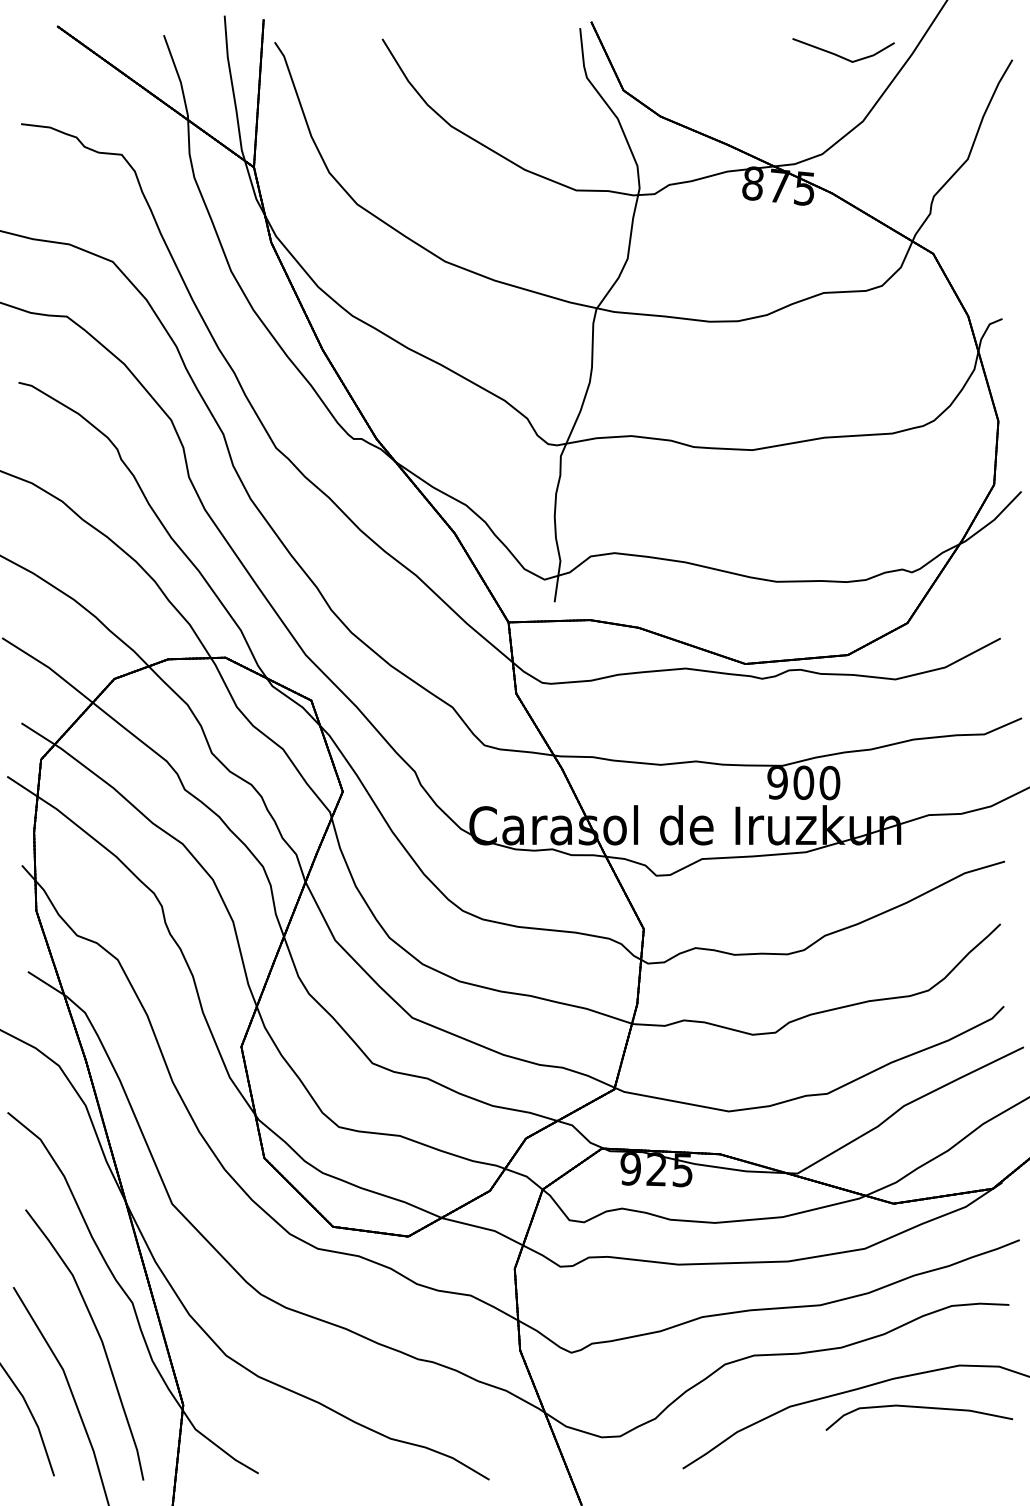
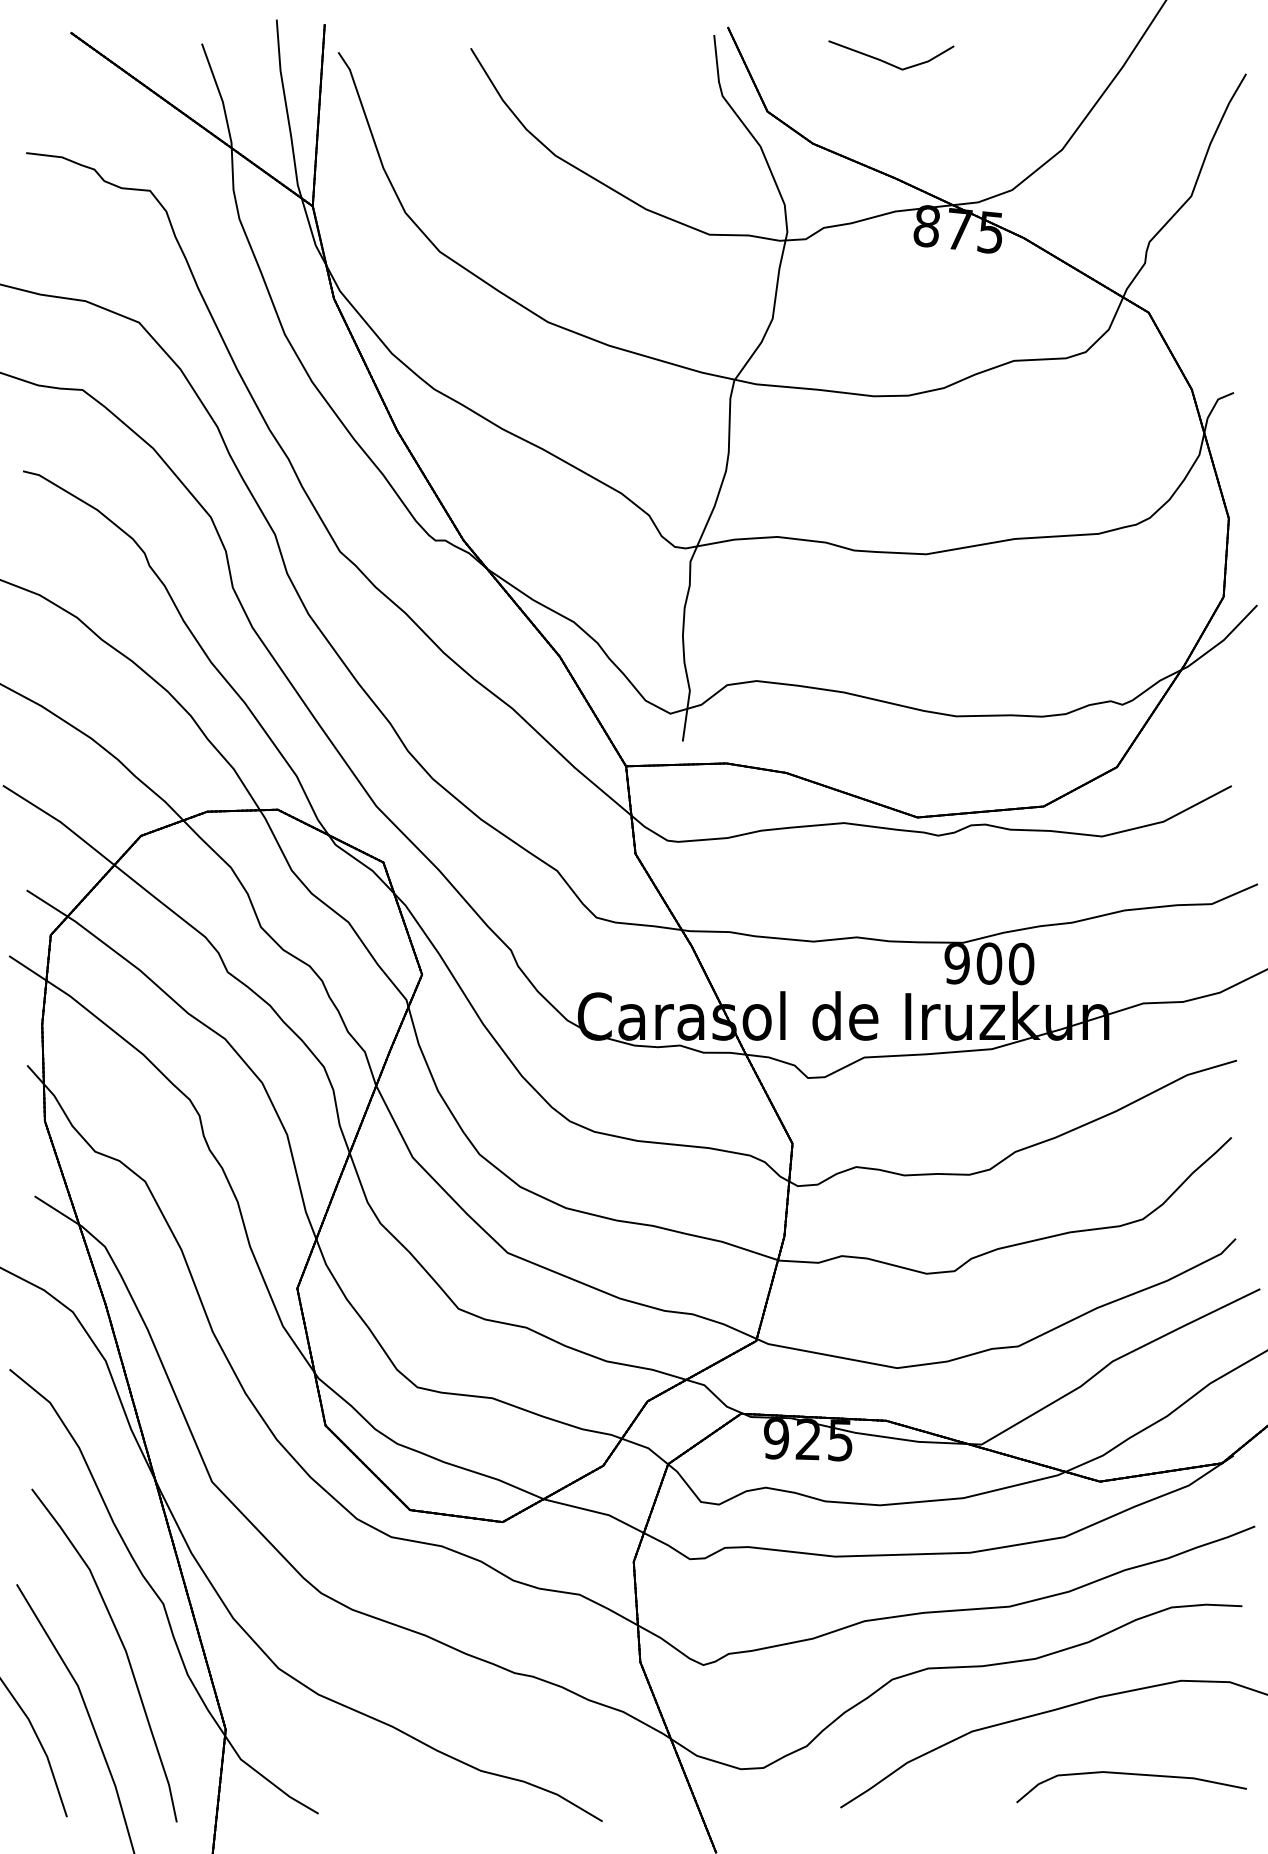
line: (841, 56) -> (888, 62), moved
curve: (921, 1408) -> (1134, 1775), moved

